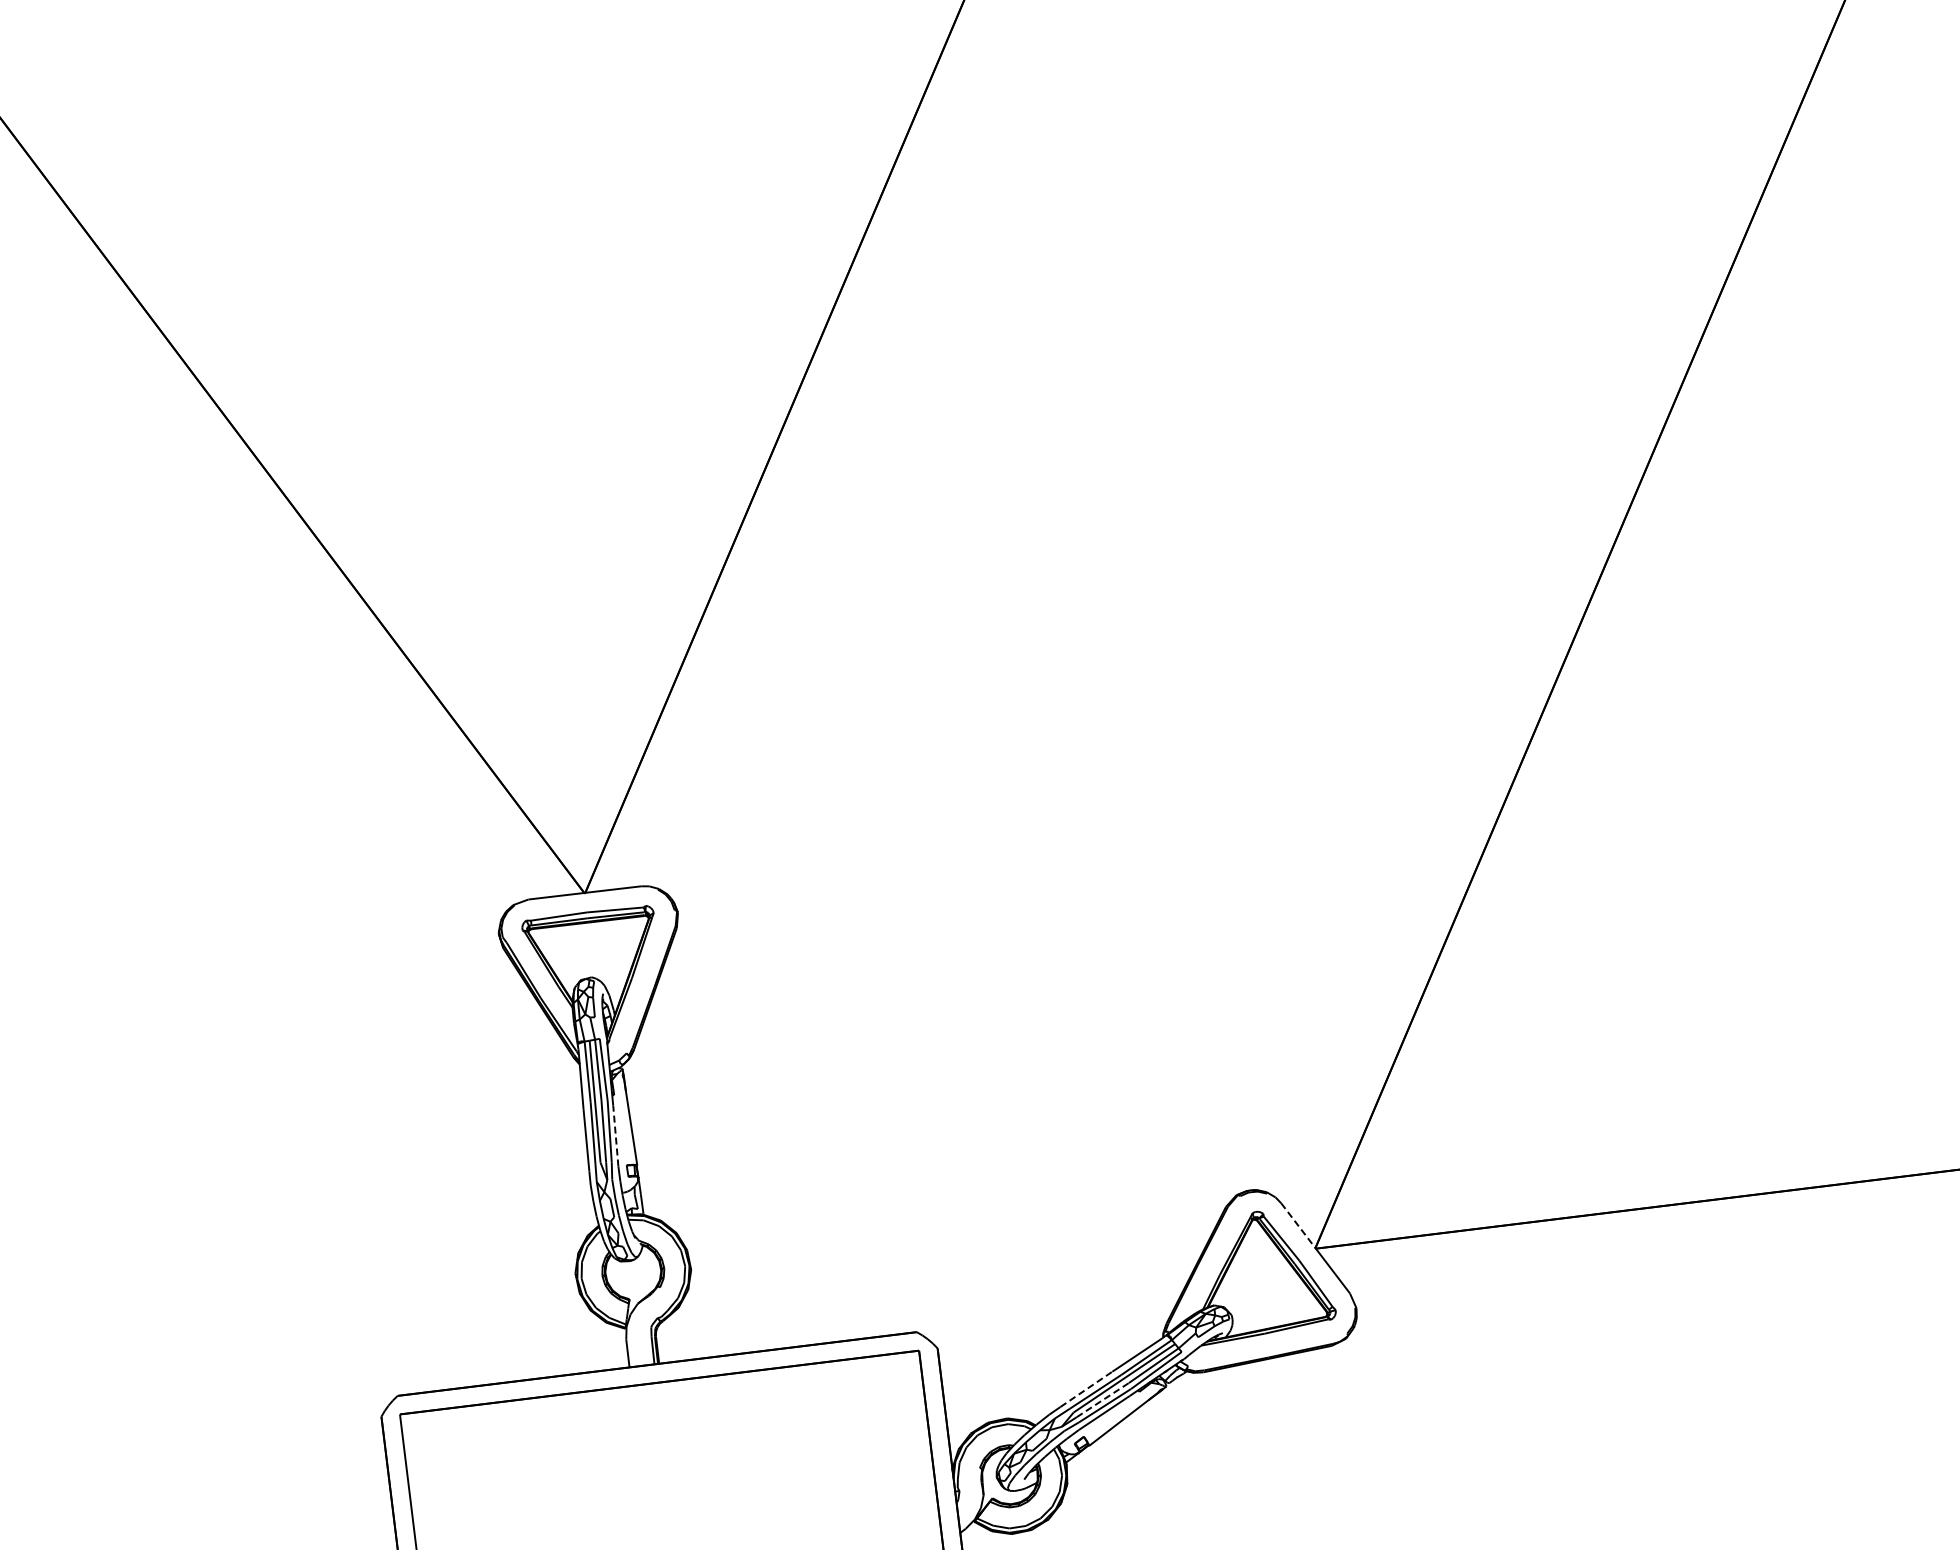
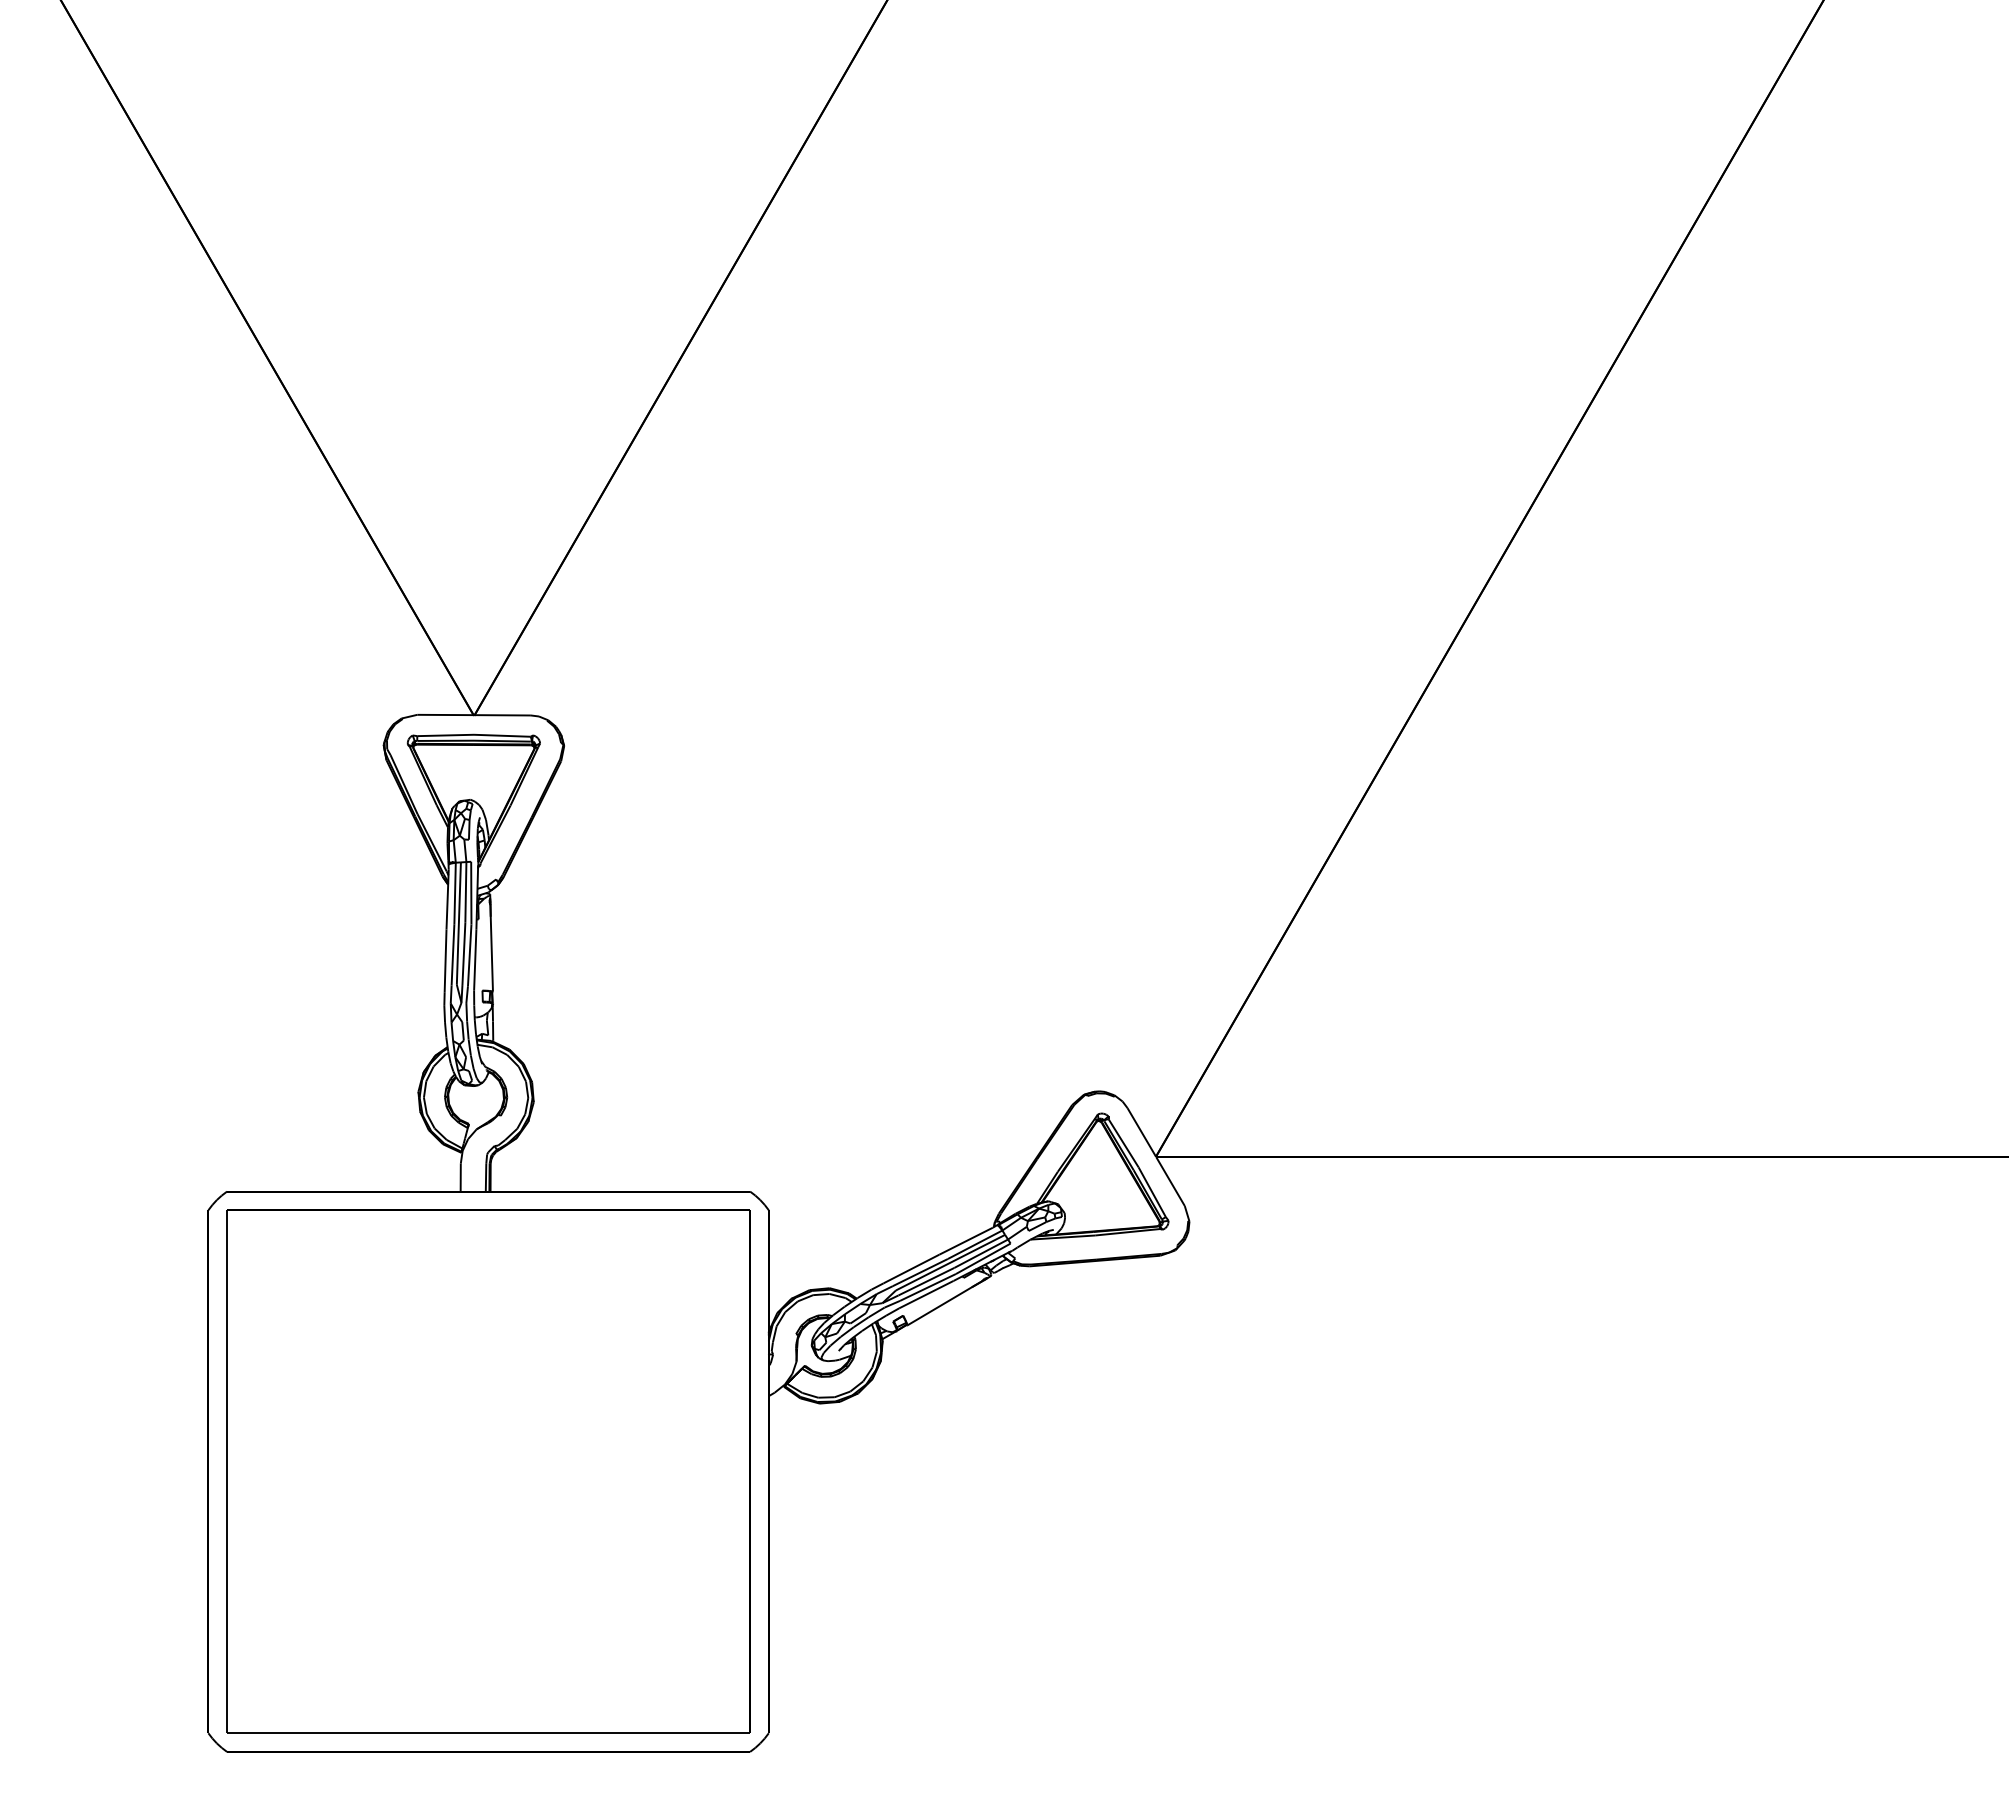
line: (616, 1136) -> (475, 960), dashed -> solid
line: (1299, 1225) -> (1142, 1132), dashed -> solid
line: (1086, 1388) -> (911, 1268), dashed -> solid
line: (1102, 1399) -> (926, 1281), dashed -> solid

